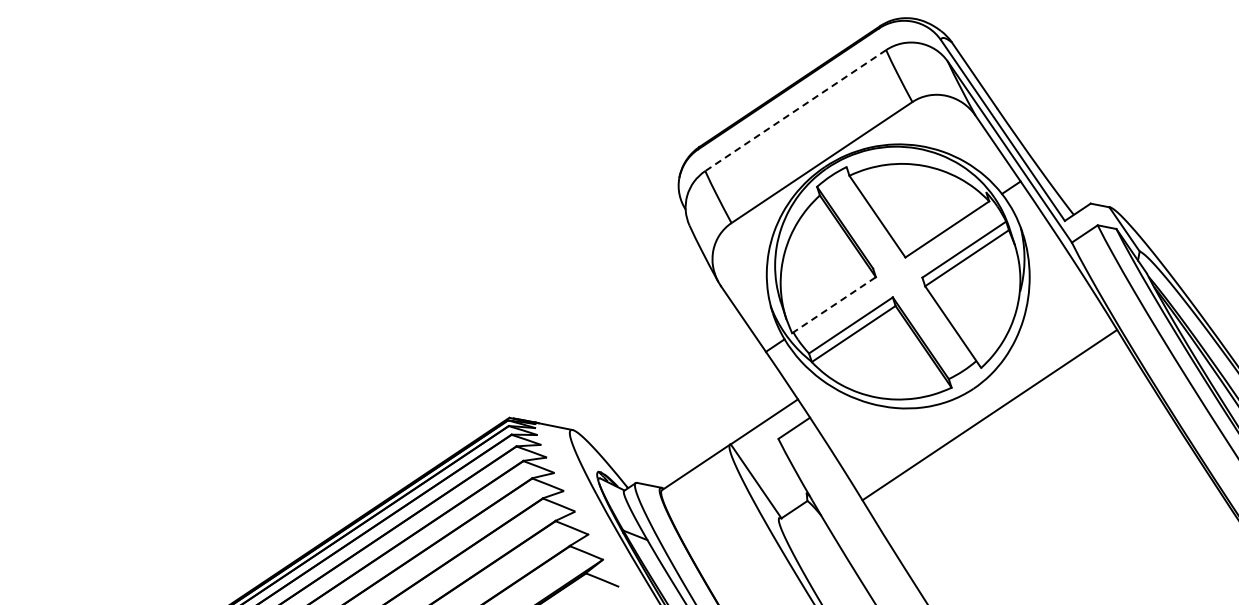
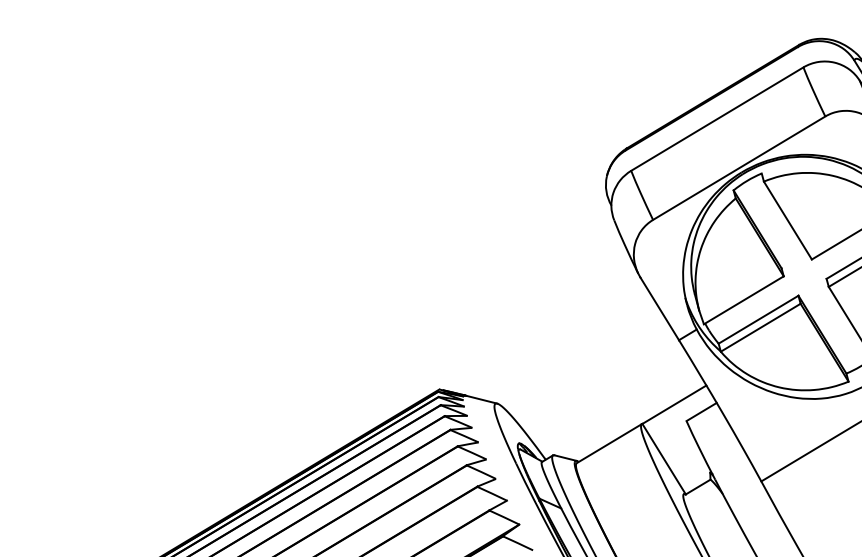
line: (795, 110) -> (717, 119), dashed -> solid
line: (834, 304) -> (744, 299), dashed -> solid

